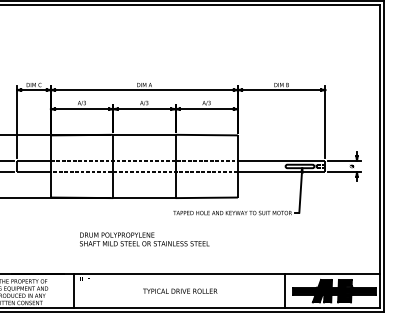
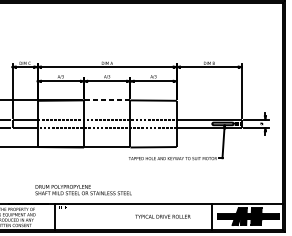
line: (143, 134) -> (106, 100), solid -> dashed
text: (144, 239) -> (83, 190), moved
text: (180, 290) -> (163, 216), moved

